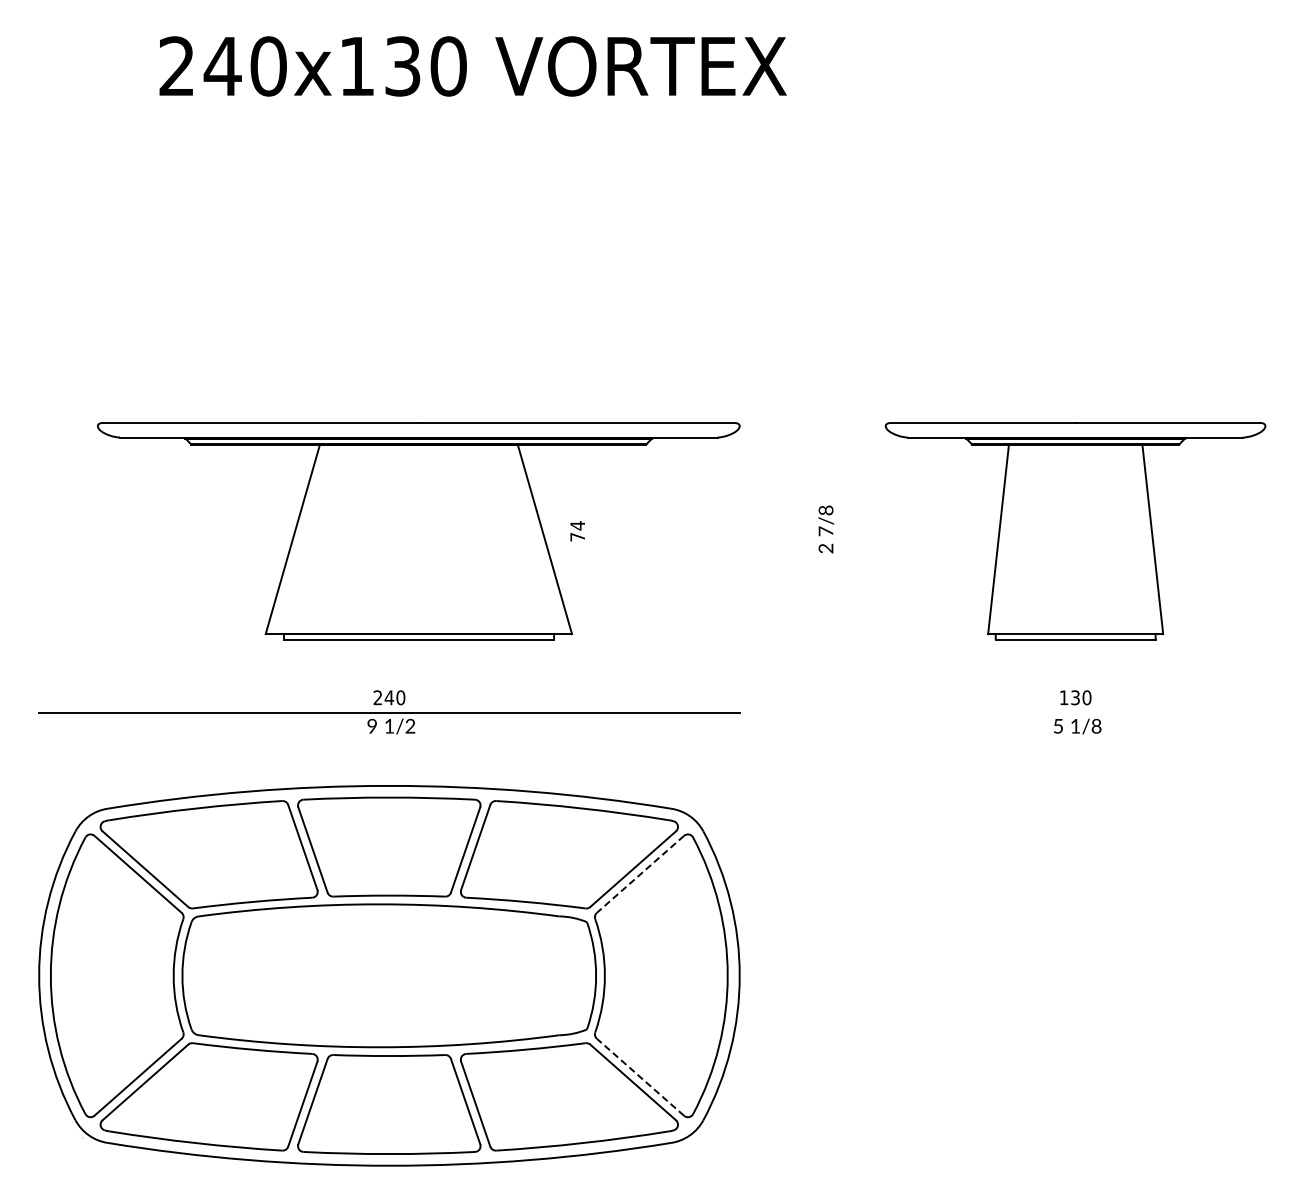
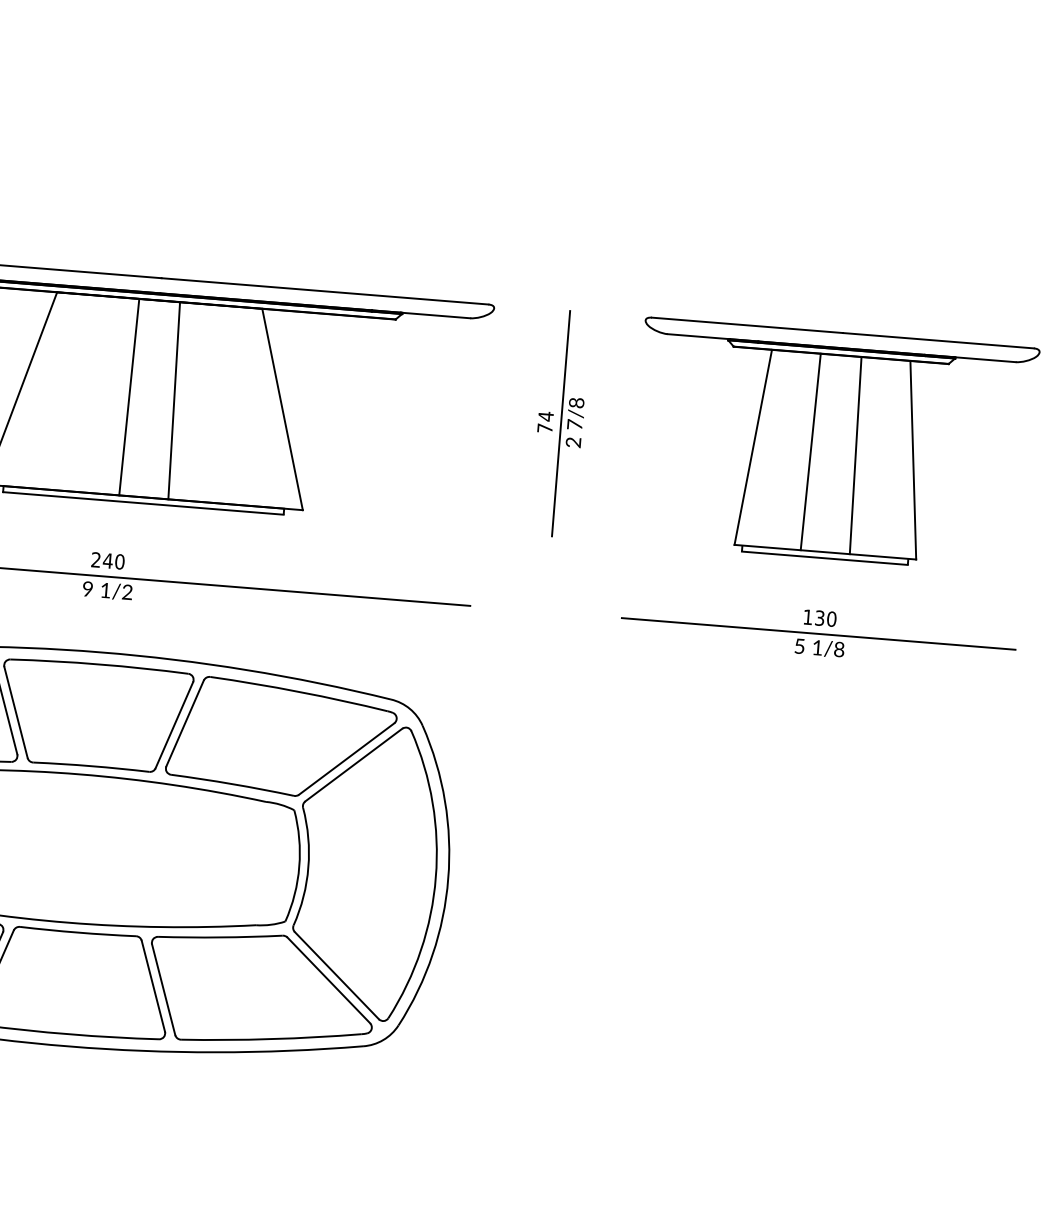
text: (577, 531) -> (545, 422), moved
line: (812, 531) -> (560, 423), added
line: (397, 539) -> (129, 397), added
line: (440, 539) -> (174, 400), added
line: (1053, 539) -> (810, 452), added
line: (1097, 539) -> (855, 455), added
line: (1075, 712) -> (818, 633), added
line: (640, 874) -> (353, 765), dashed -> solid
line: (640, 1076) -> (336, 974), dashed -> solid

